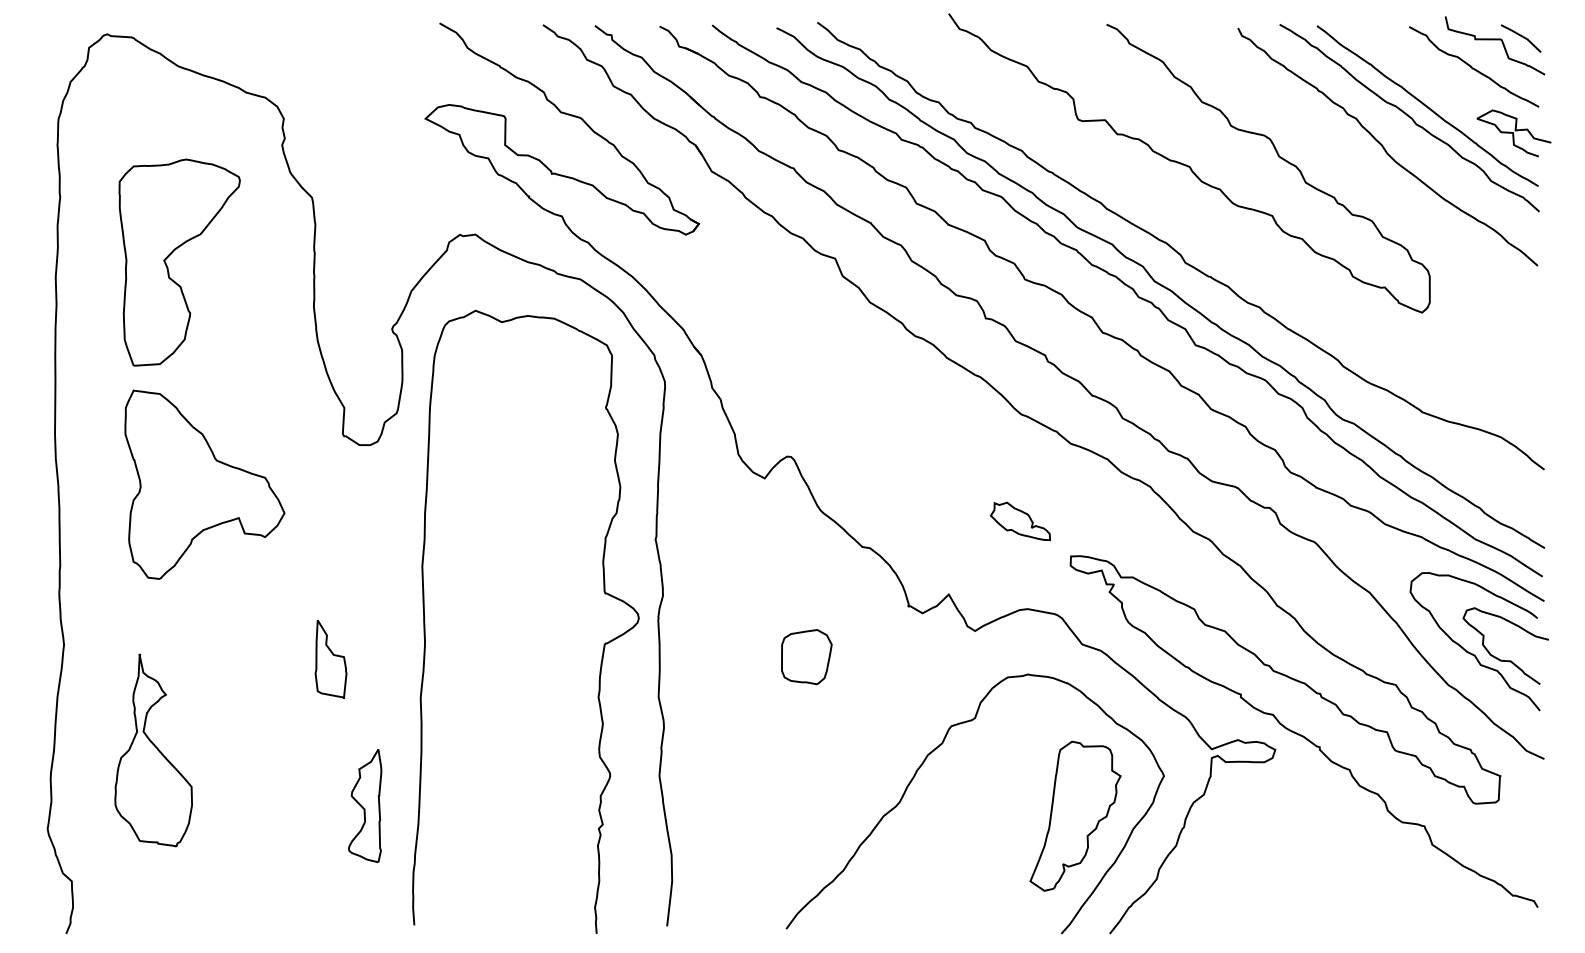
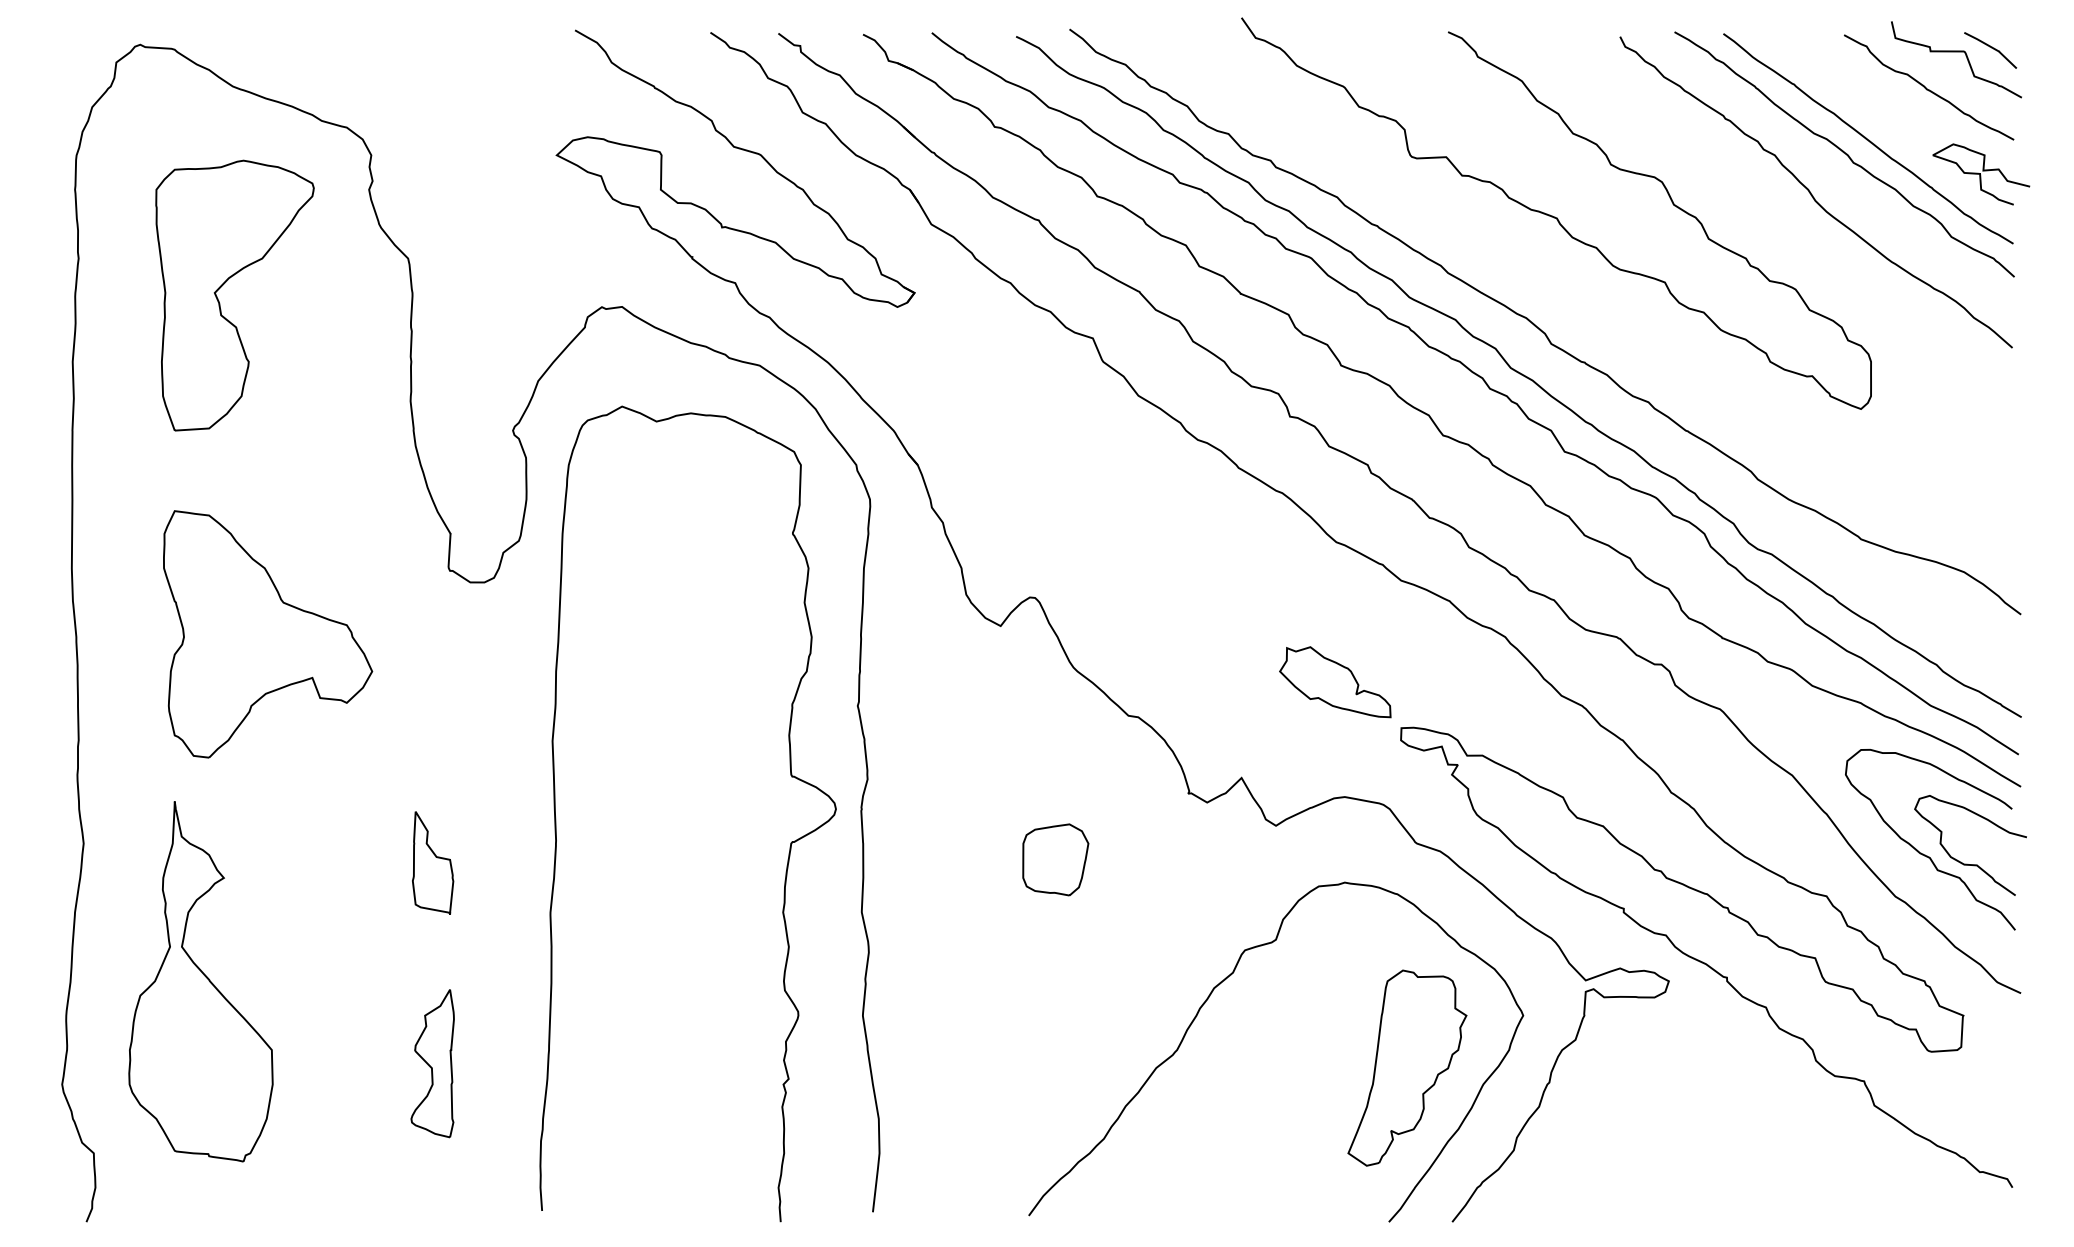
part: (171, 254) -> (224, 284), moved
part: (1020, 521) -> (1335, 682), size x1.43
part: (153, 750) -> (200, 981), size x1.43
part: (364, 805) -> (432, 1063), moved

